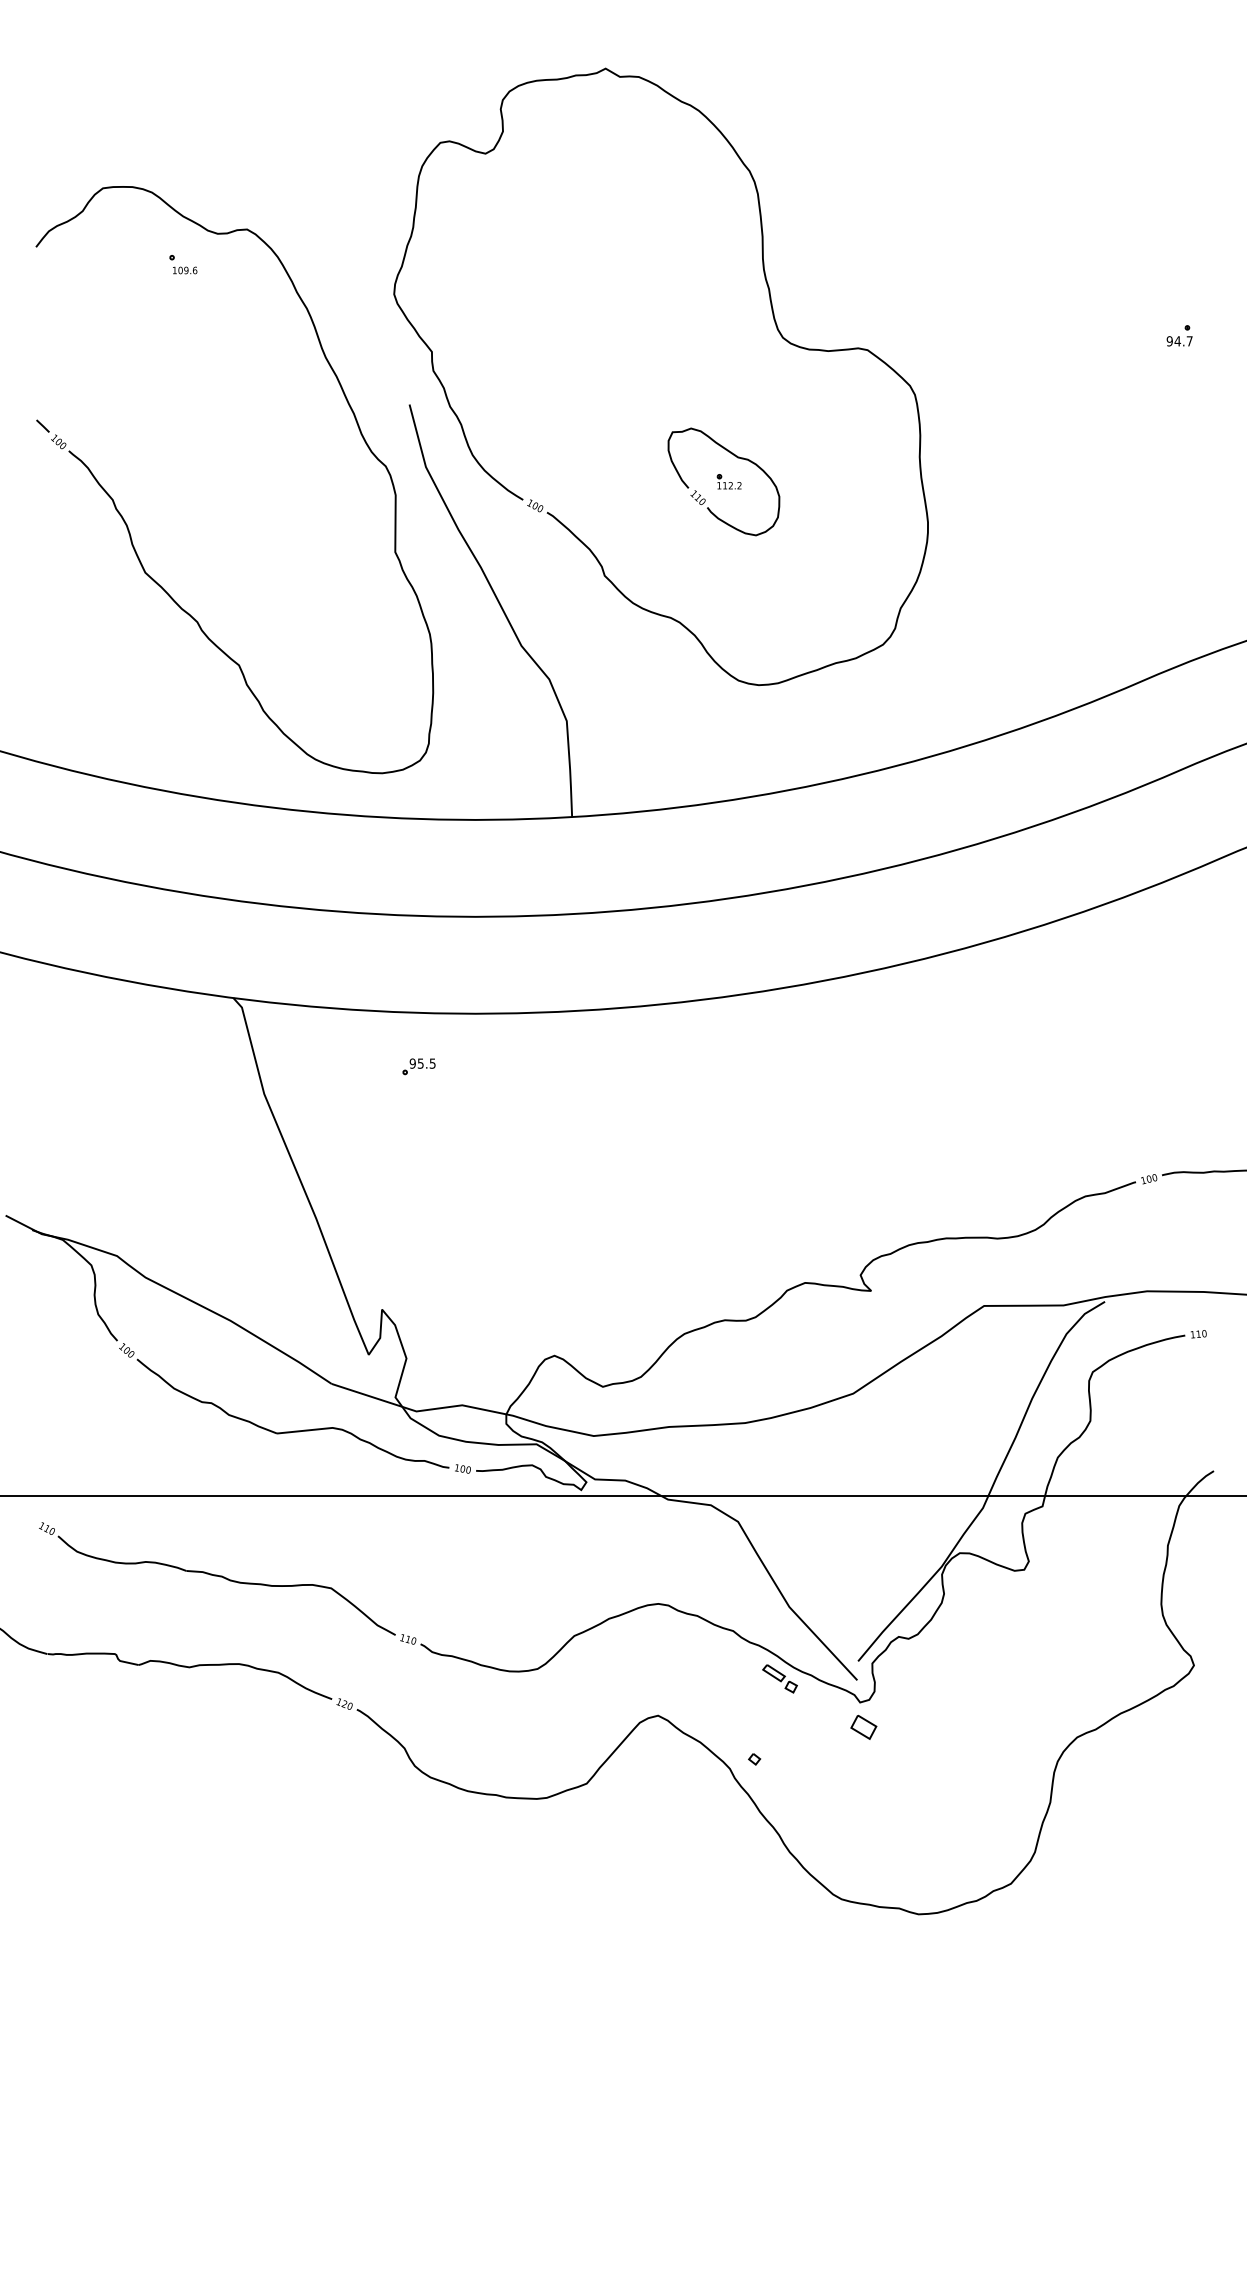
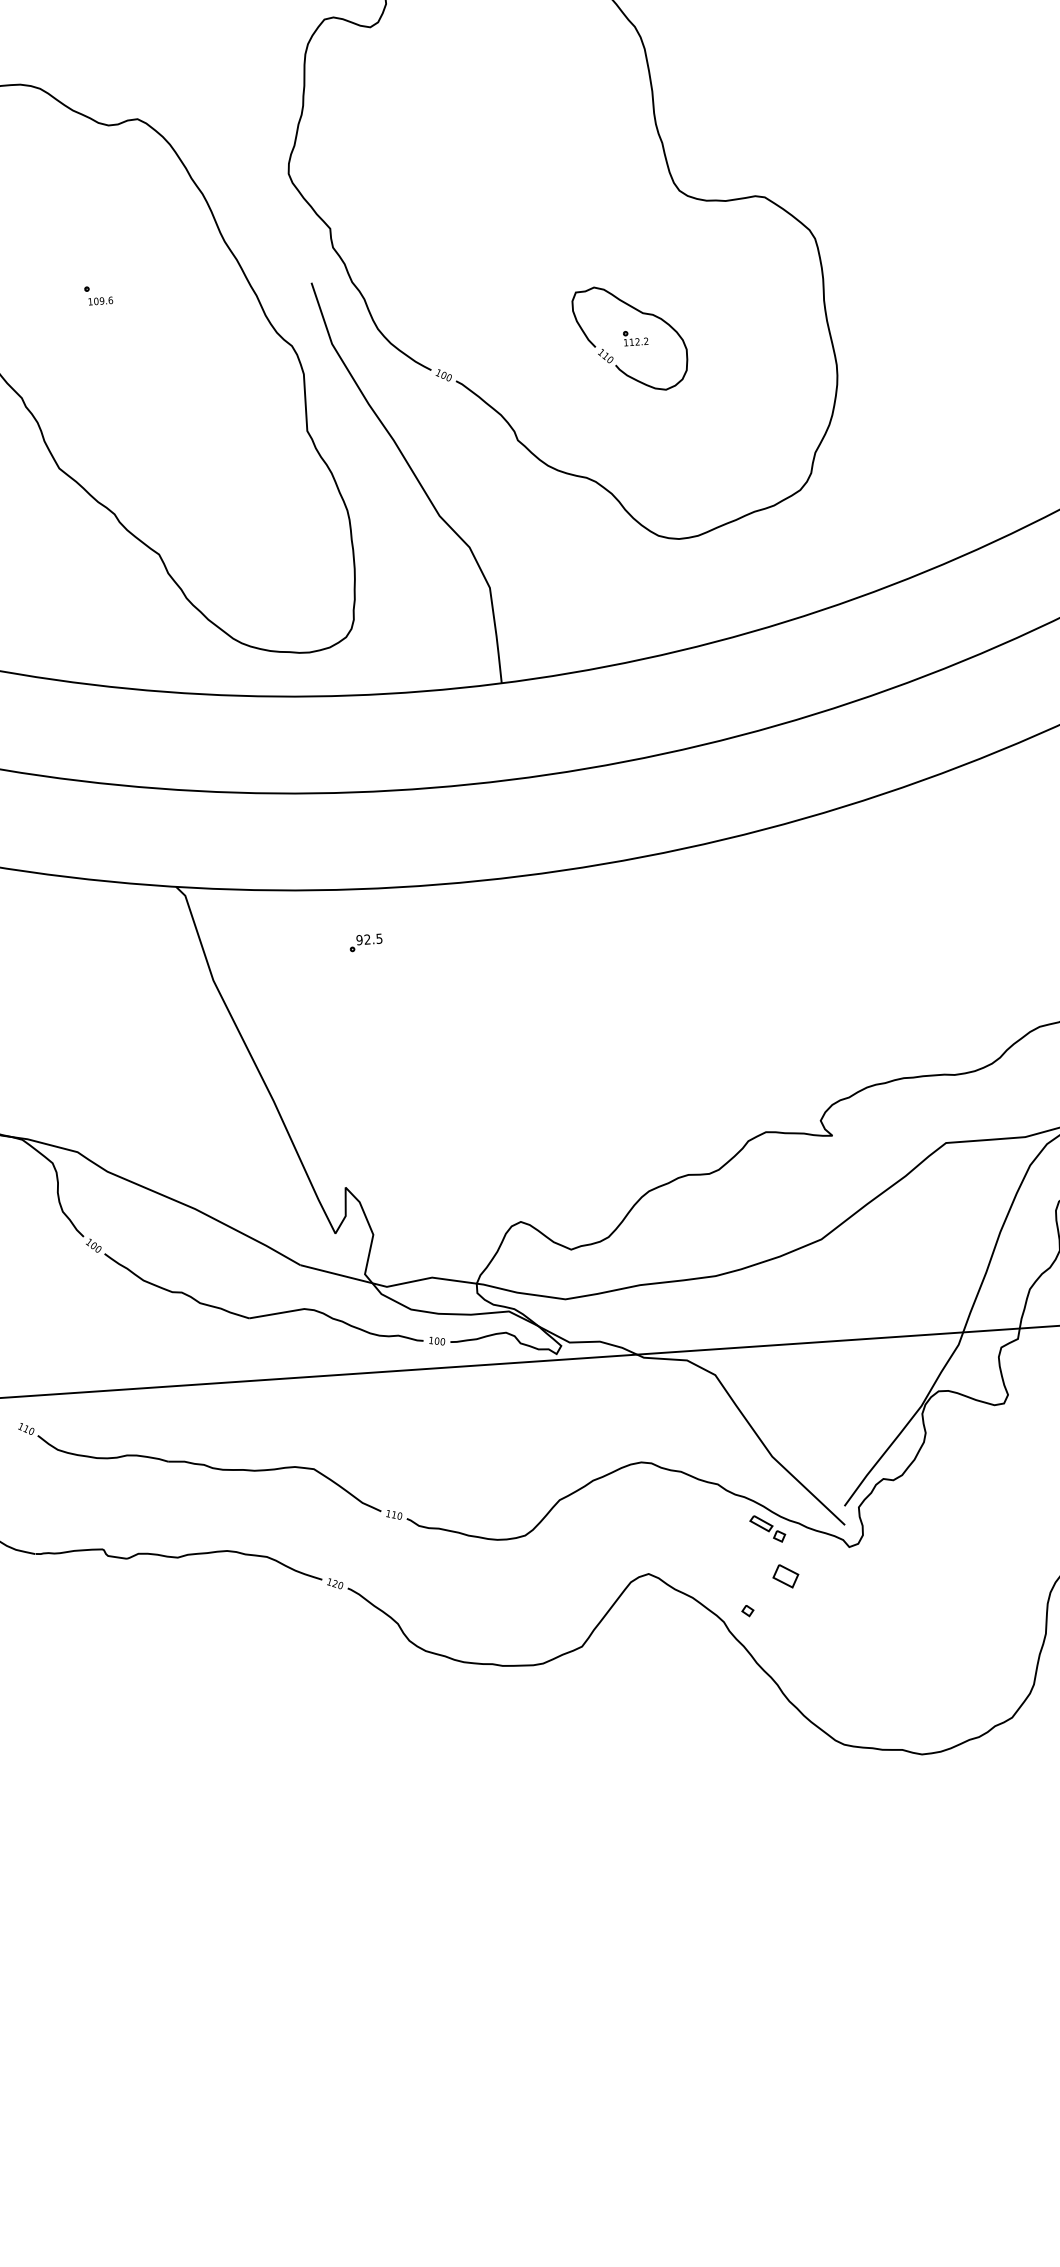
part: (183, 264) -> (98, 295), moved
text: (420, 1063) -> (367, 939), 95.5 -> 92.5
part: (863, 1726) -> (785, 1575), moved

